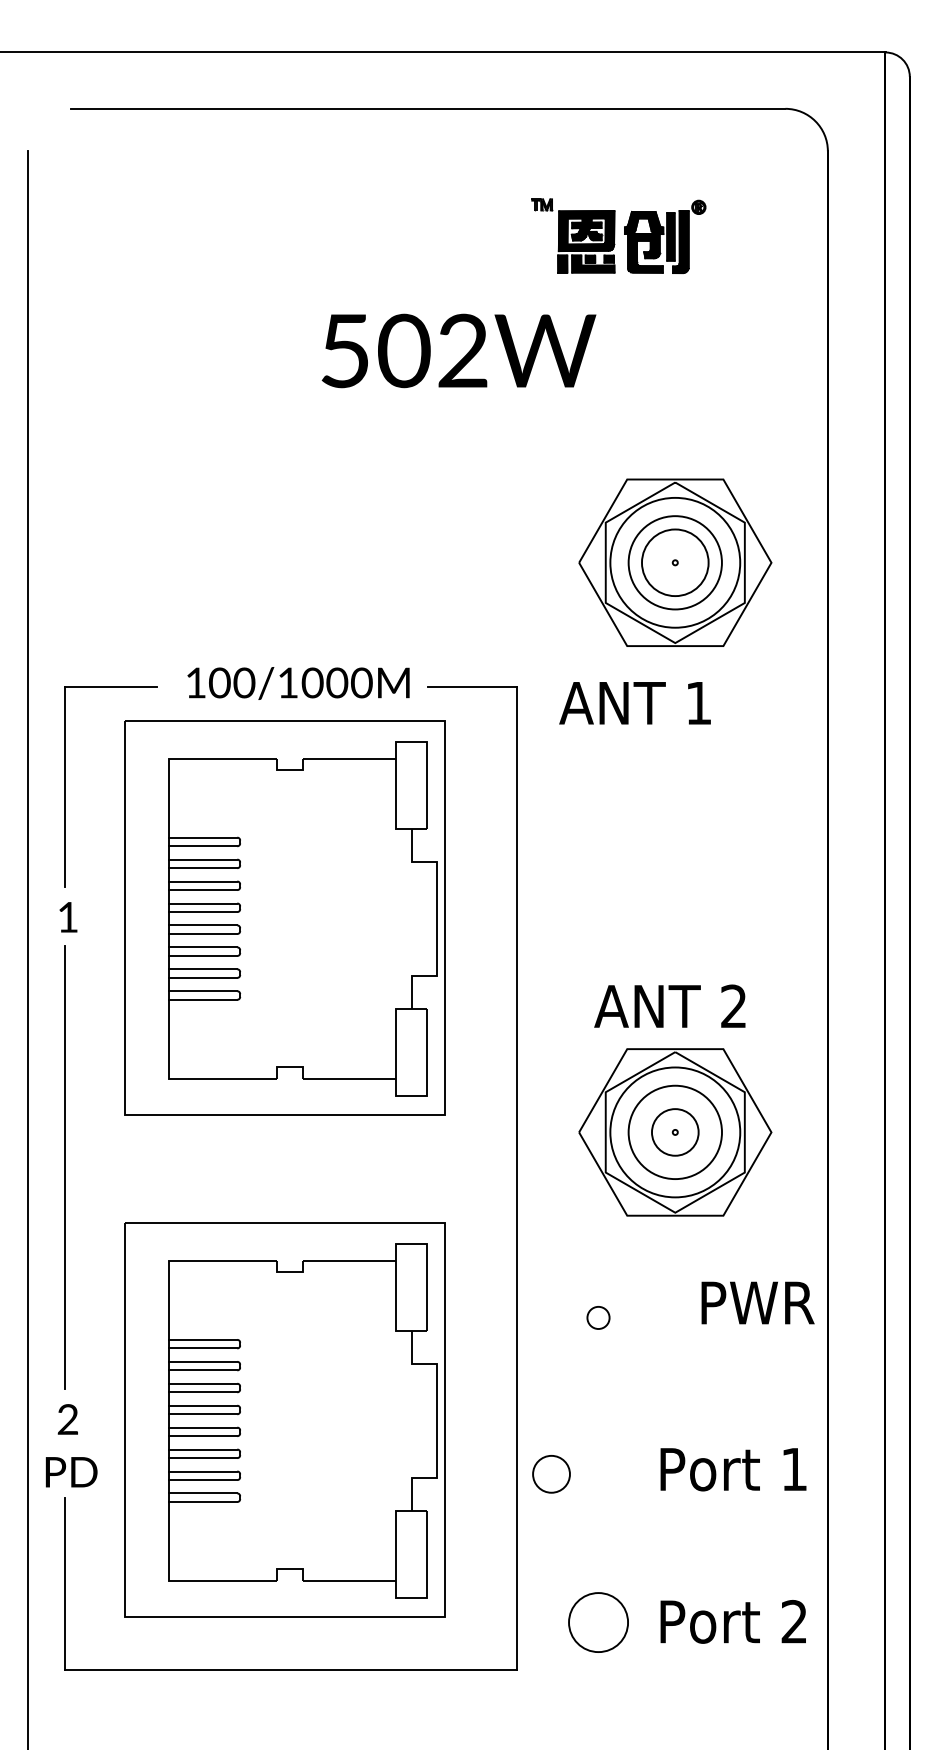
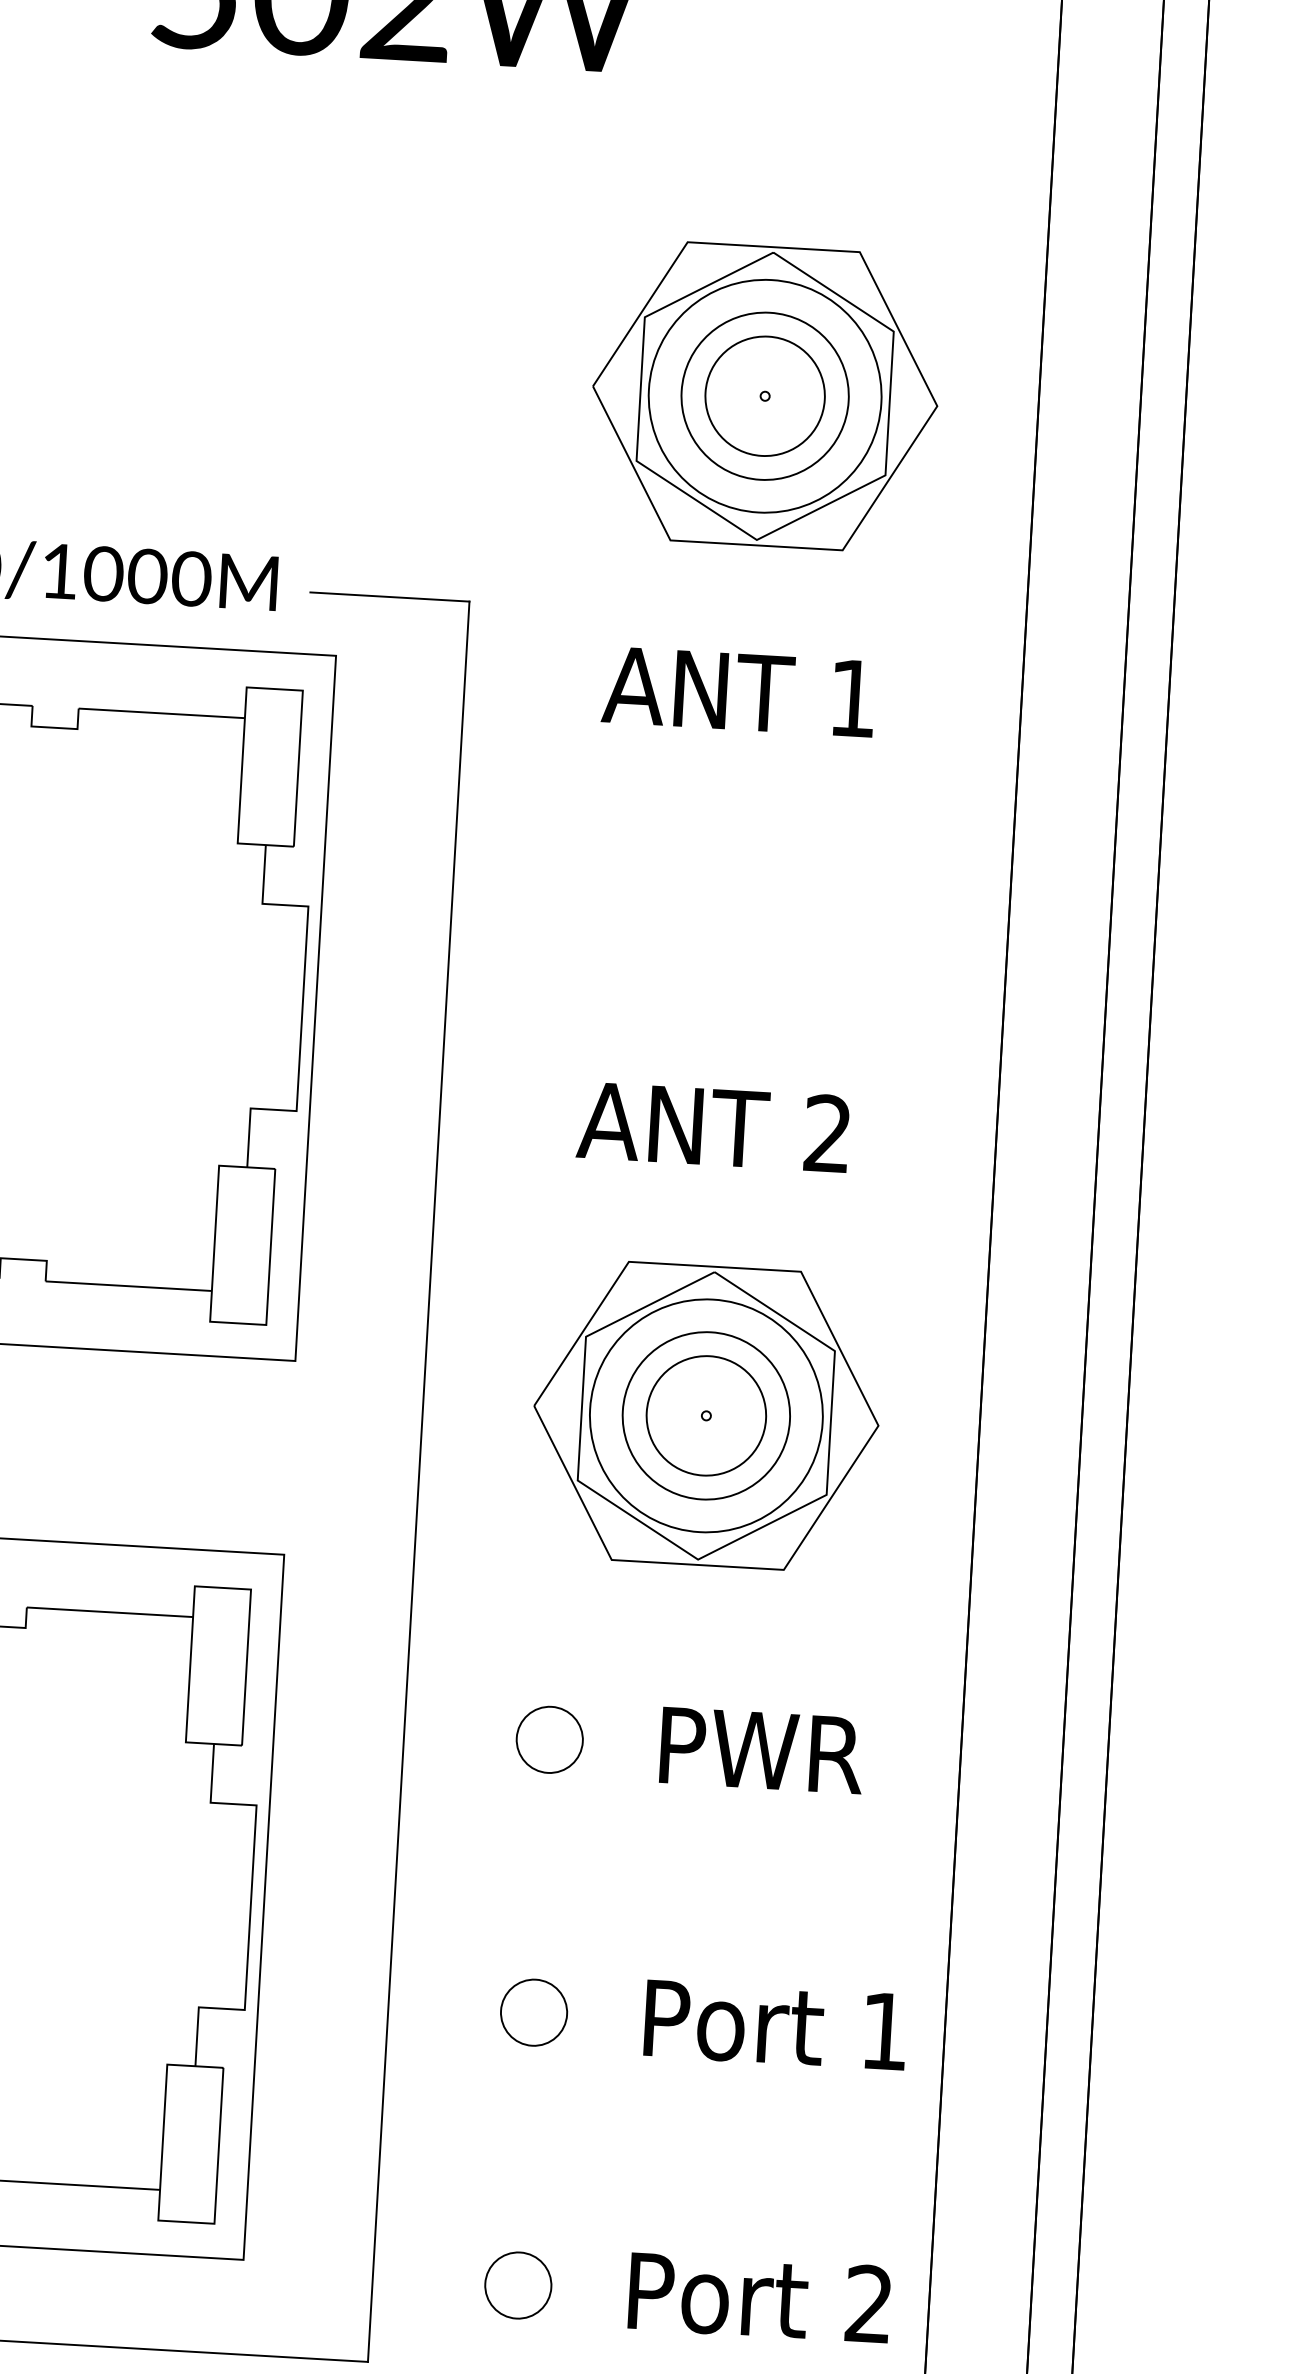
text: (634, 703) -> (737, 692), moved
text: (669, 1005) -> (712, 1125), moved
circle: (674, 1132) -> (704, 1415), size x1.43
text: (757, 1302) -> (761, 1749), moved
circle: (598, 1317) -> (549, 1739), size x1.67
circle: (551, 1474) -> (534, 2013), moved
circle: (598, 1622) -> (518, 2285), size x0.62

